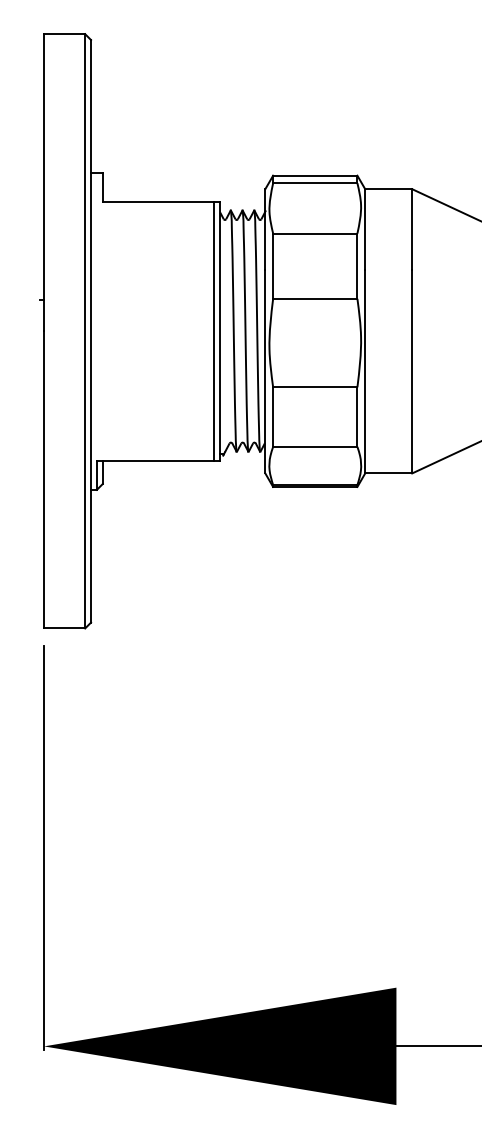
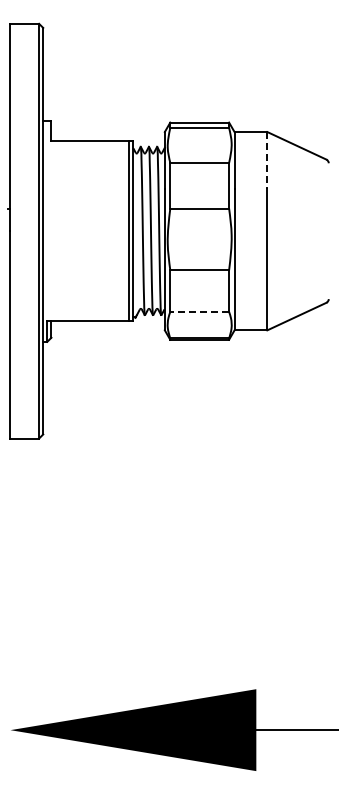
line: (412, 229) -> (267, 160), solid -> dashed
line: (314, 446) -> (199, 311), solid -> dashed
line: (44, 847) -> (10, 591), removed

